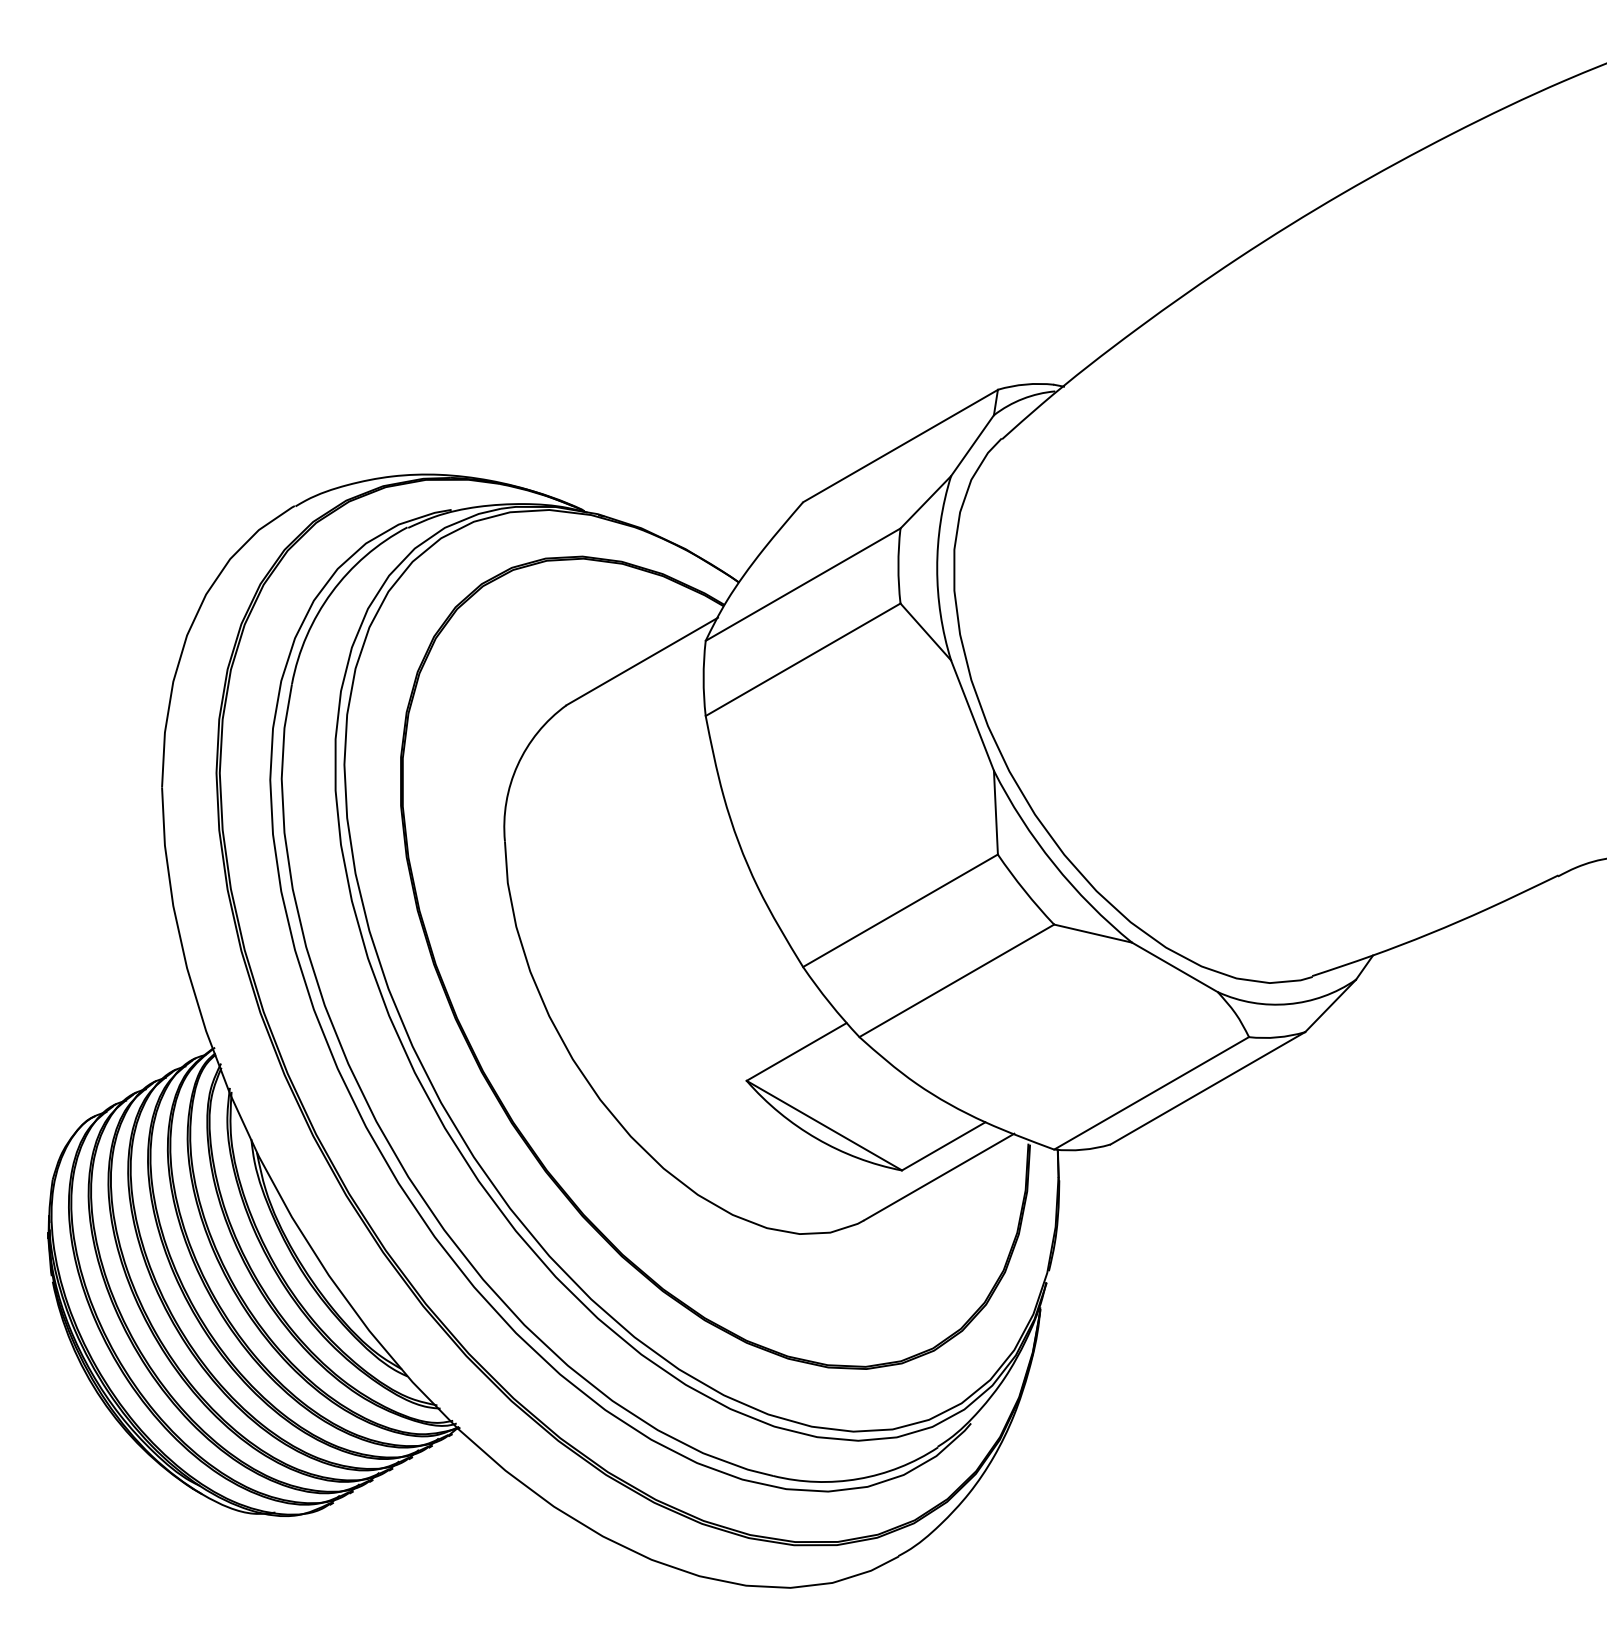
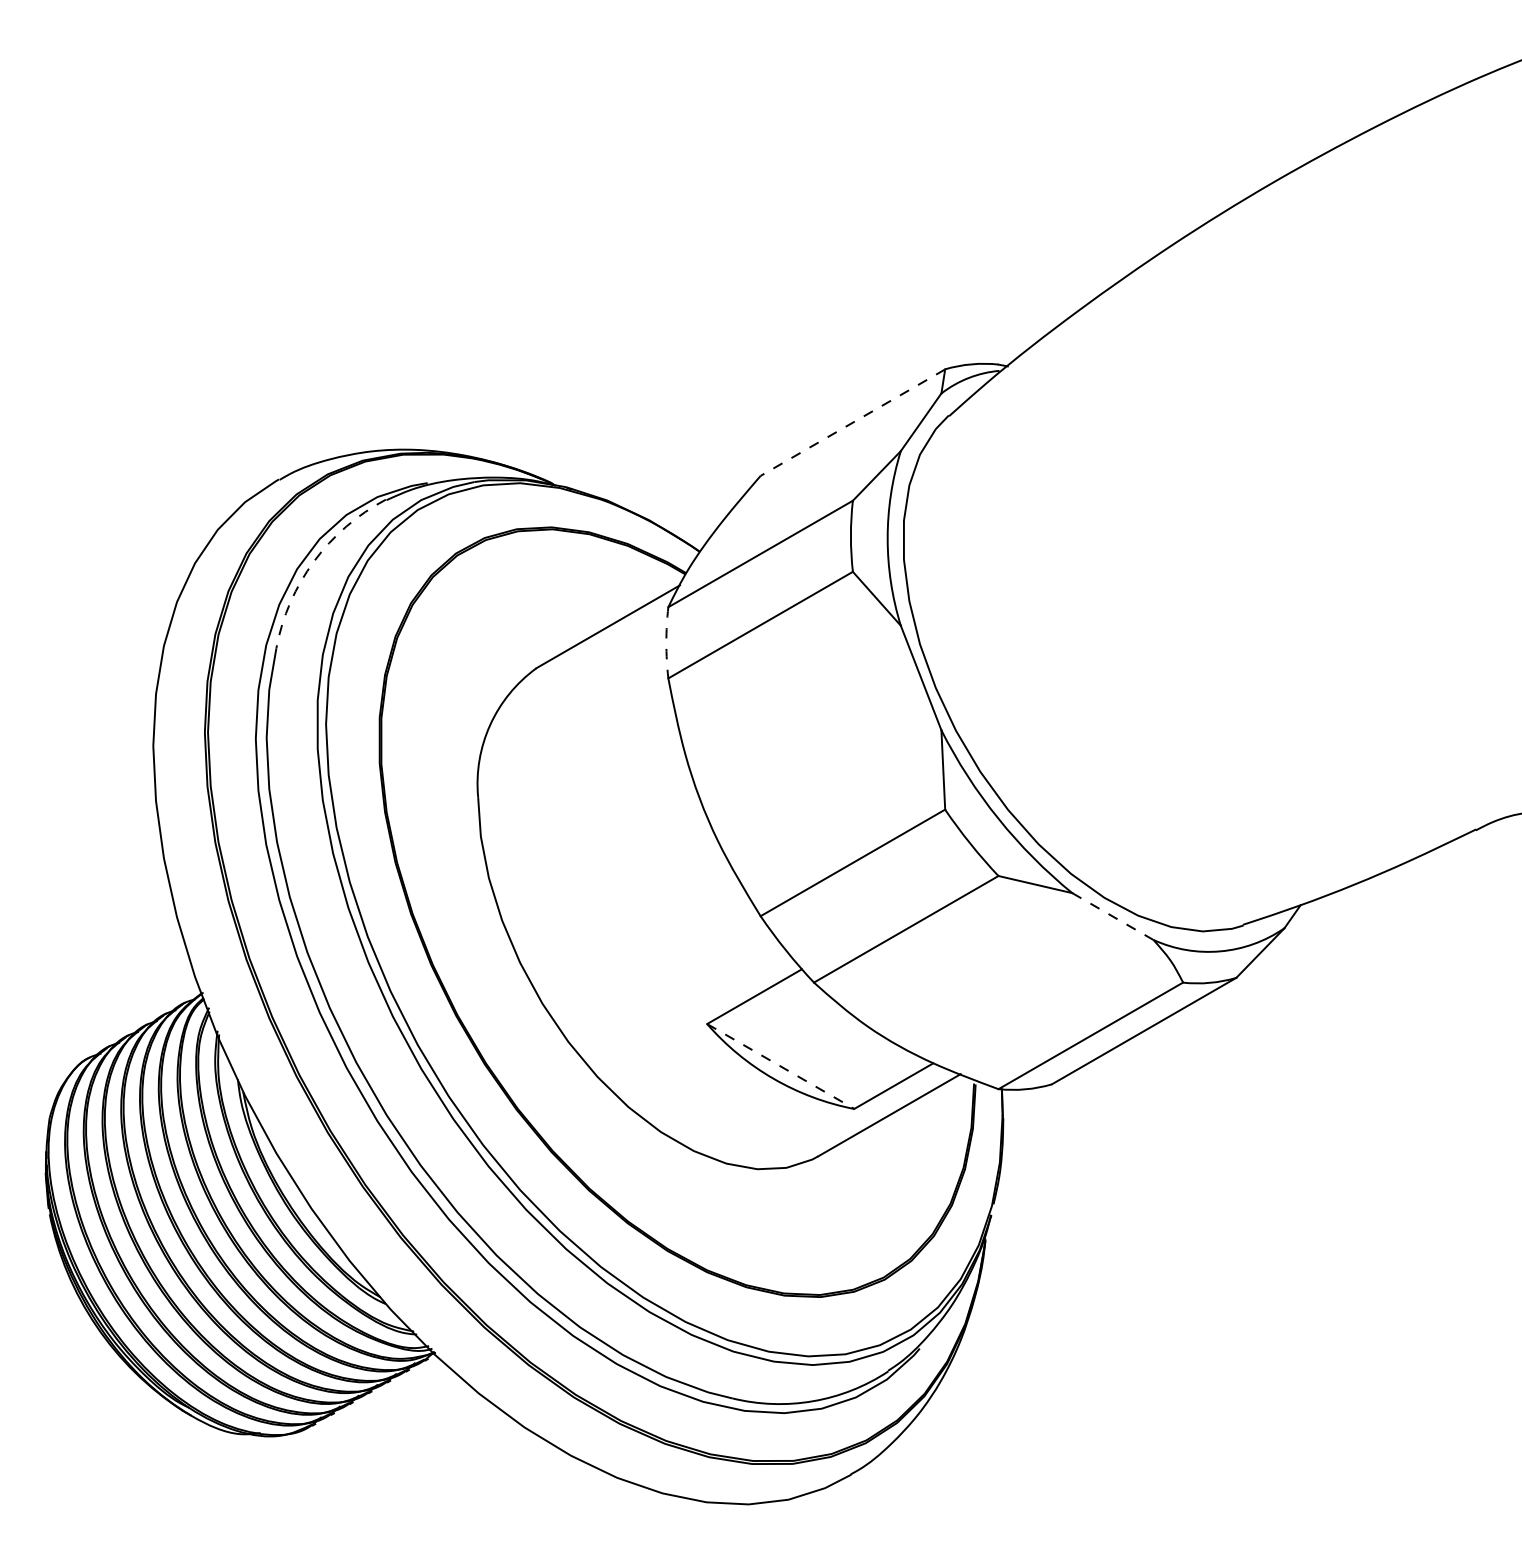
line: (900, 446) -> (852, 423), solid -> dashed
arc: (331, 592) -> (313, 561), solid -> dashed
arc: (703, 678) -> (666, 642), solid -> dashed
line: (1175, 967) -> (1113, 916), solid -> dashed
line: (824, 1125) -> (780, 1066), solid -> dashed

